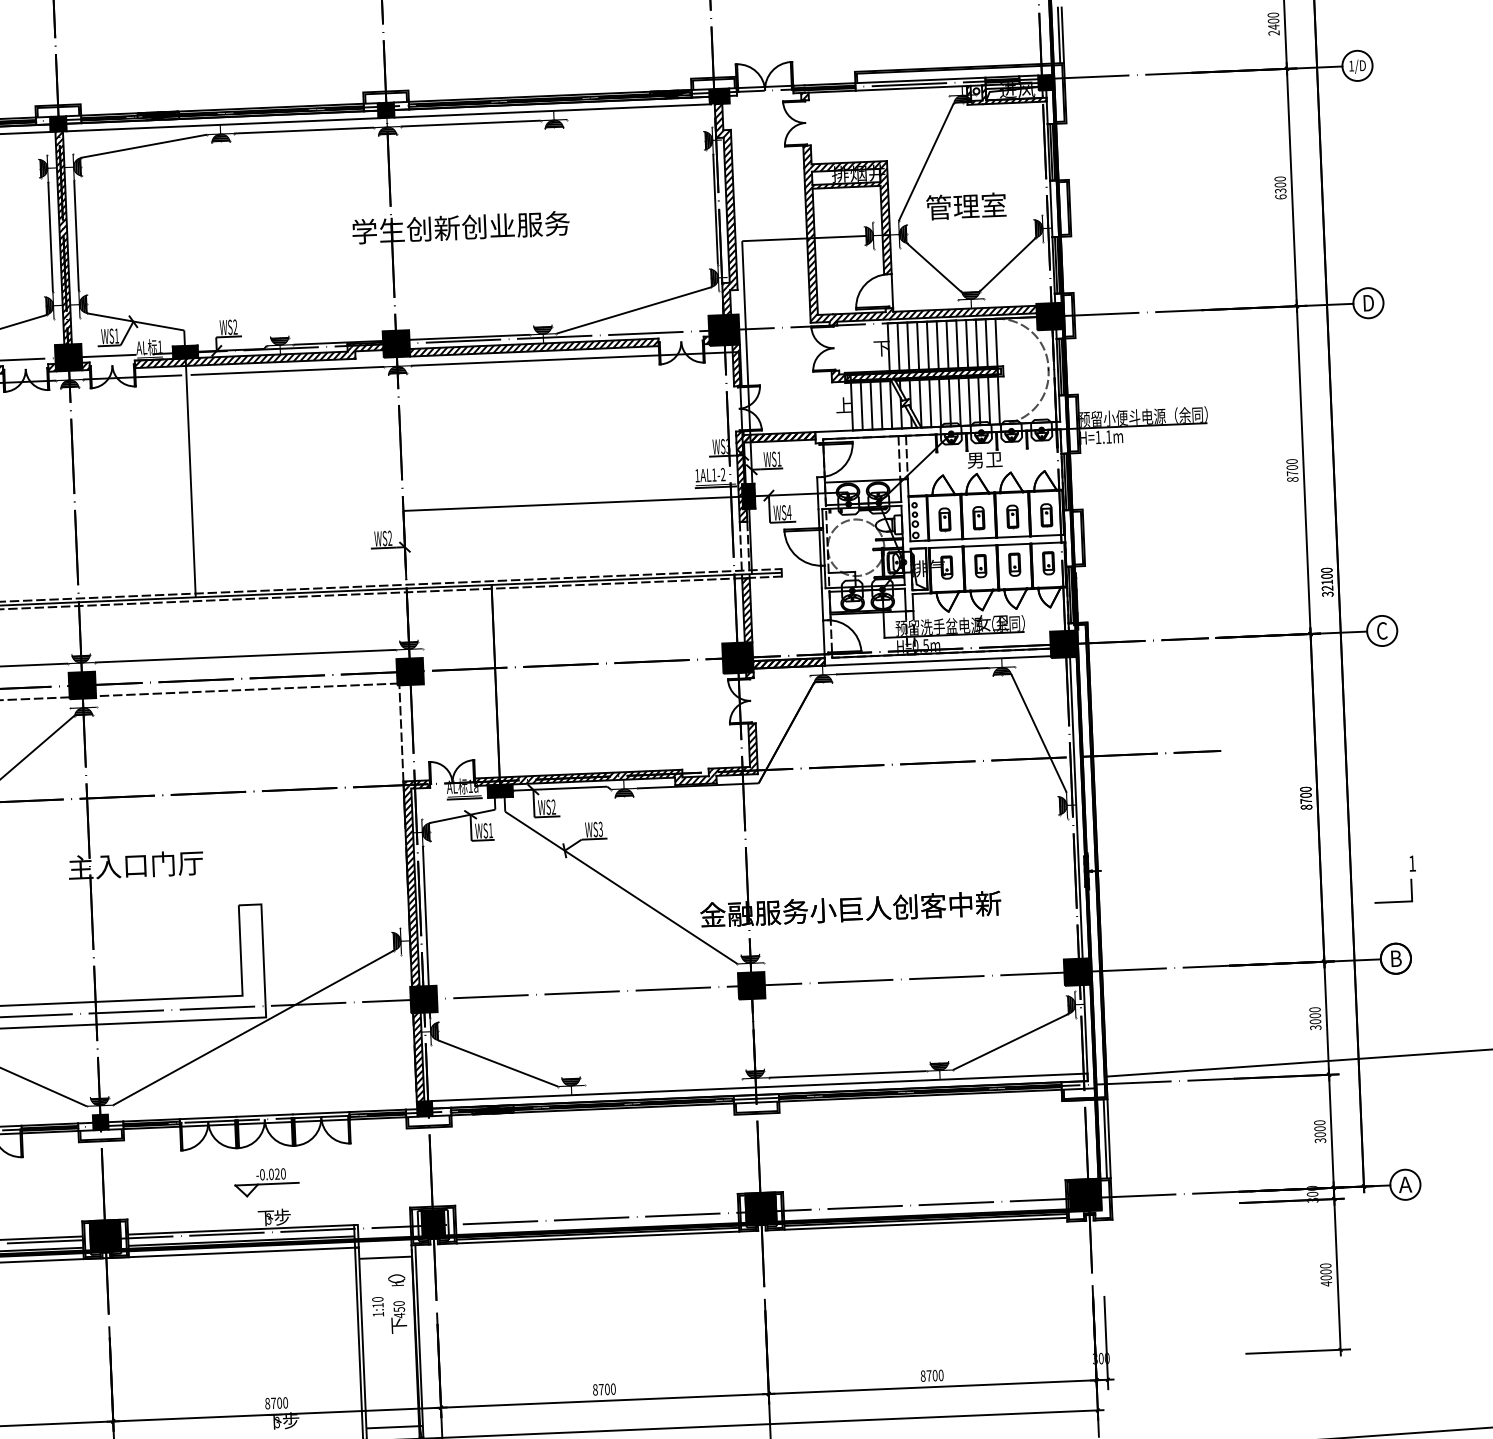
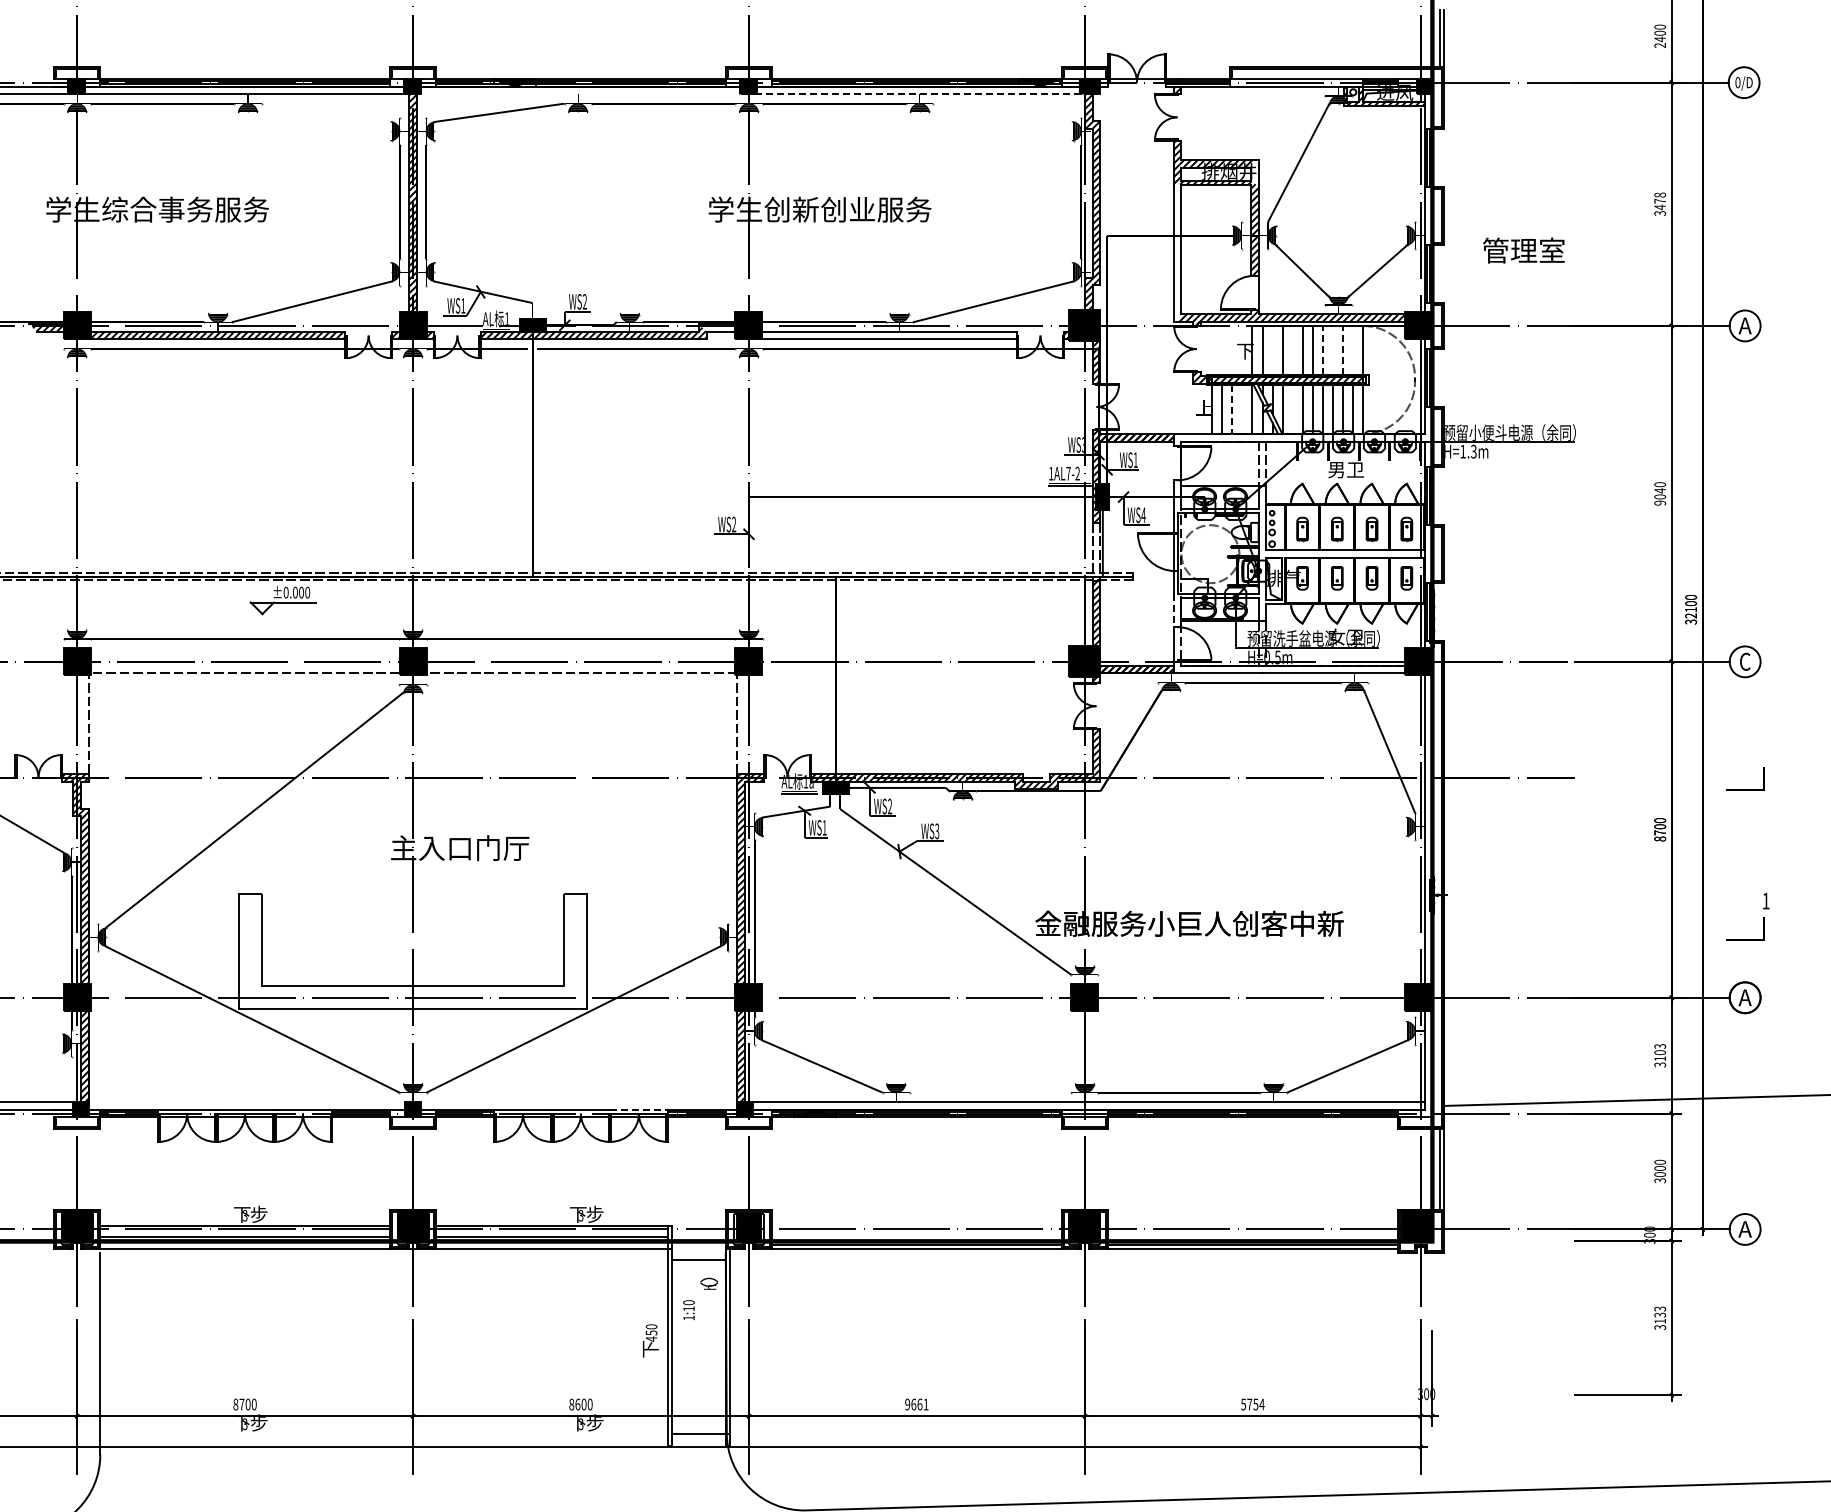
text: (1351, 65) -> (1737, 82), 1/D -> 0/D
line: (552, 111) -> (918, 94), solid -> dashed
line: (222, 125) -> (580, 94), removed
hatch: (883, 173) -> (1254, 172), removed
text: (1280, 188) -> (1660, 204), 6300 -> 3478
text: (965, 206) -> (1523, 250), moved
hatch: (811, 254) -> (1177, 252), removed
text: (1367, 302) -> (1744, 325), D -> A
line: (976, 342) -> (1342, 349), solid -> dashed
line: (986, 342) -> (1352, 349), removed
line: (957, 343) -> (1322, 349), solid -> dashed
line: (966, 343) -> (1332, 349), removed
line: (927, 344) -> (1292, 349), removed
line: (908, 345) -> (1272, 349), removed
hatch: (365, 346) -> (717, 327), removed
hatch: (533, 347) -> (889, 335), removed
line: (930, 403) -> (1292, 409), removed
line: (881, 405) -> (1242, 409), removed
line: (871, 406) -> (1232, 410), solid -> dashed
text: (1108, 436) -> (1473, 451), H=1.1m -> H=1.3m
text: (1292, 473) -> (1660, 496), 8700 -> 9040
text: (714, 474) -> (1068, 473), 1AL1-2 -> 1AL7-2
line: (822, 605) -> (1173, 611), solid -> dashed
line: (1387, 755) -> (1745, 789), added
text: (1395, 958) -> (1744, 997), B -> A
text: (1315, 1015) -> (1660, 1052), 3000 -> 3103
line: (320, 1113) -> (638, 1109), solid -> dashed
part: (266, 1182) -> (580, 1178), removed
text: (1326, 1275) -> (1660, 1318), 4000 -> 3133
text: (398, 1316) -> (650, 1340), moved
text: (931, 1375) -> (1252, 1404), 8700 -> 5754
text: (604, 1389) -> (916, 1404), 8700 -> 9661
text: (273, 1403) -> (577, 1404), 8700 -> 8600

